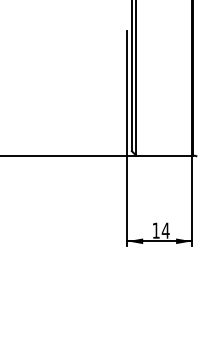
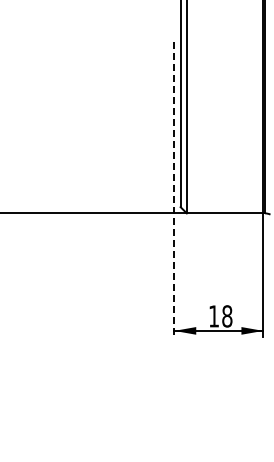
line: (127, 138) -> (174, 189), solid -> dashed
text: (165, 230) -> (226, 316), 14 -> 18

